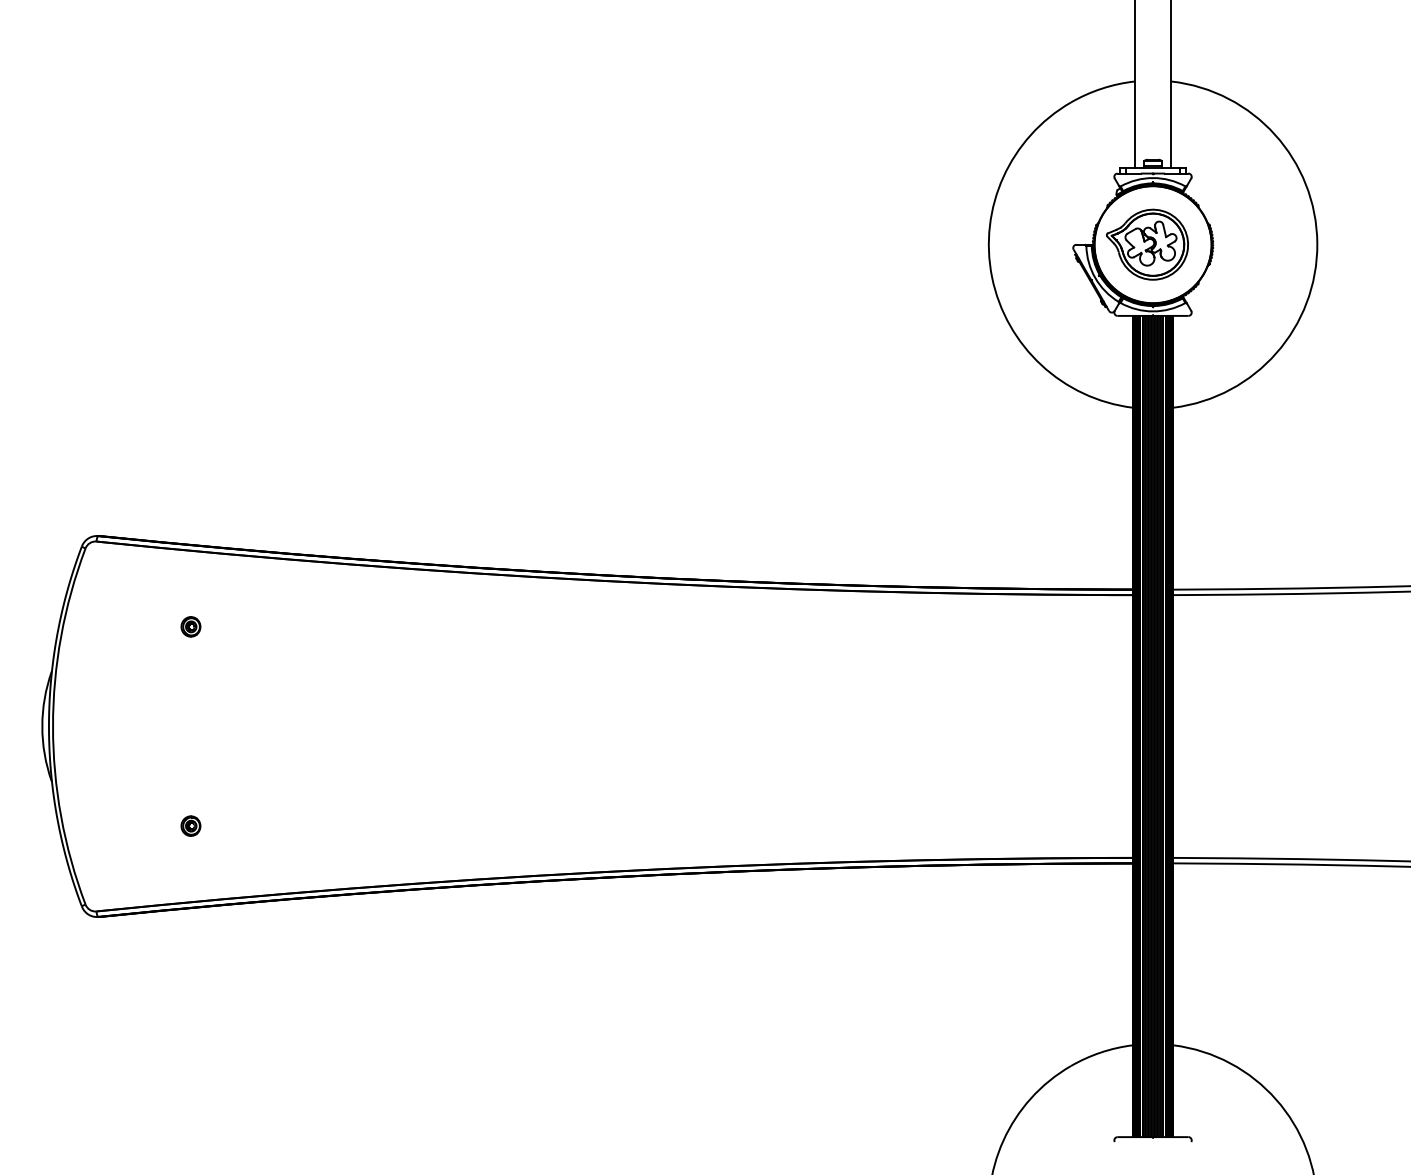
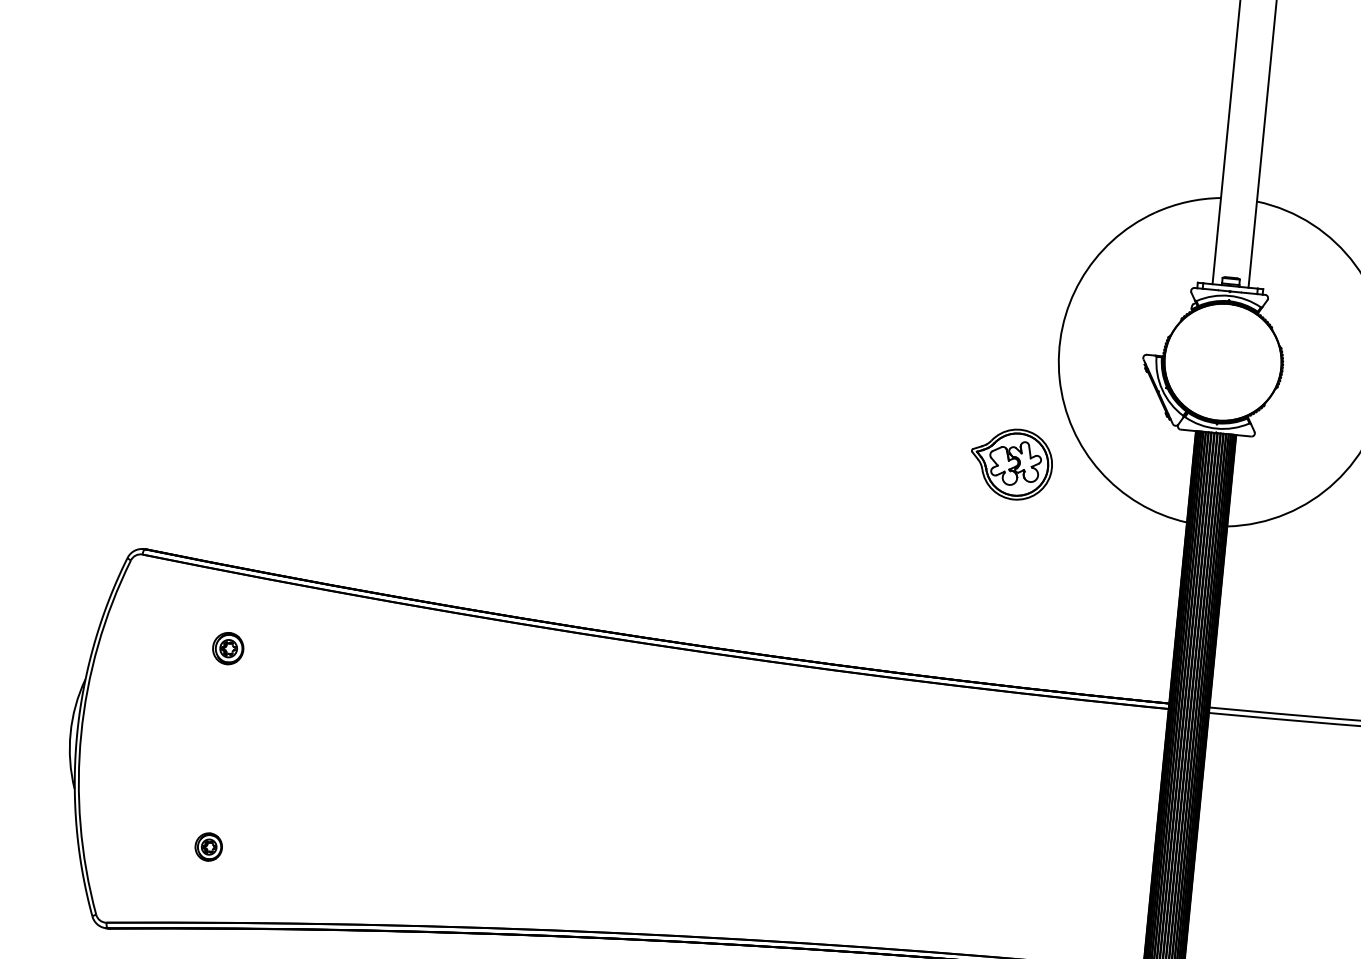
part: (1147, 244) -> (1011, 463), moved
part: (190, 626) -> (227, 648), size x1.6
part: (190, 825) -> (208, 846), size x1.4

